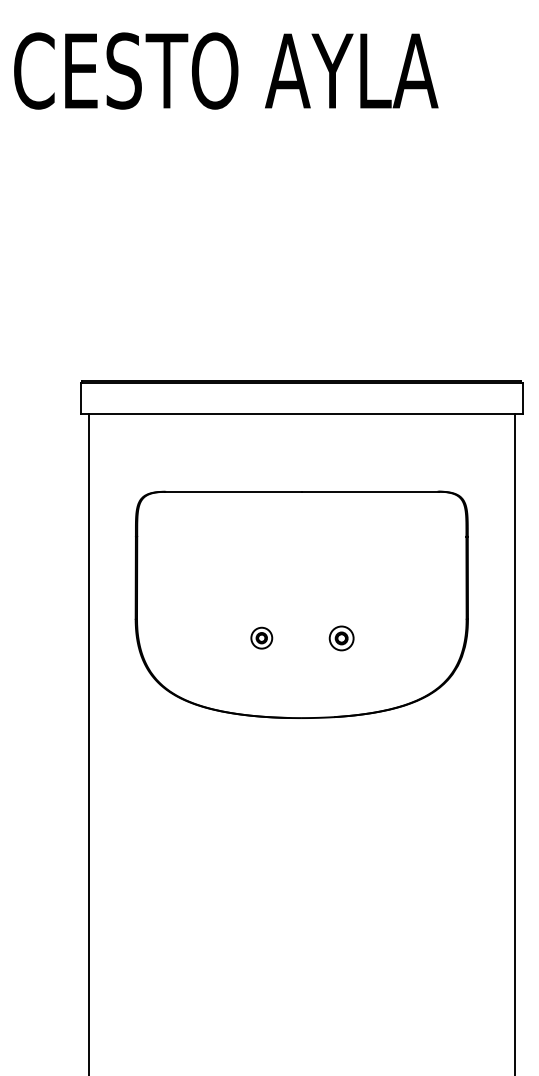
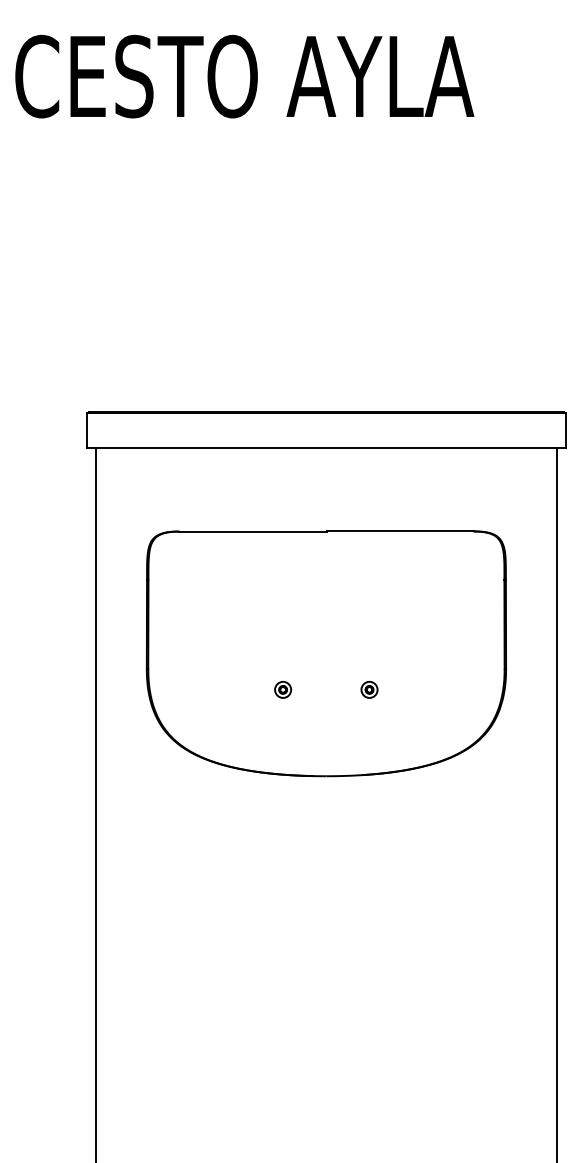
part: (261, 637) -> (282, 689), size x0.71
part: (341, 637) -> (369, 689), size x0.62

